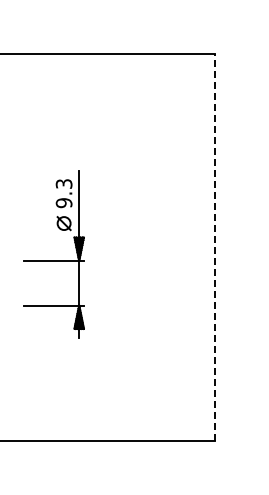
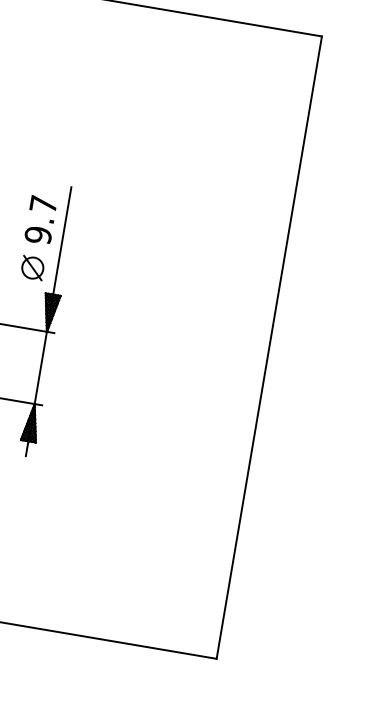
text: (63, 183) -> (42, 203), 9.3 -> 9.7
line: (215, 247) -> (269, 347), dashed -> solid

